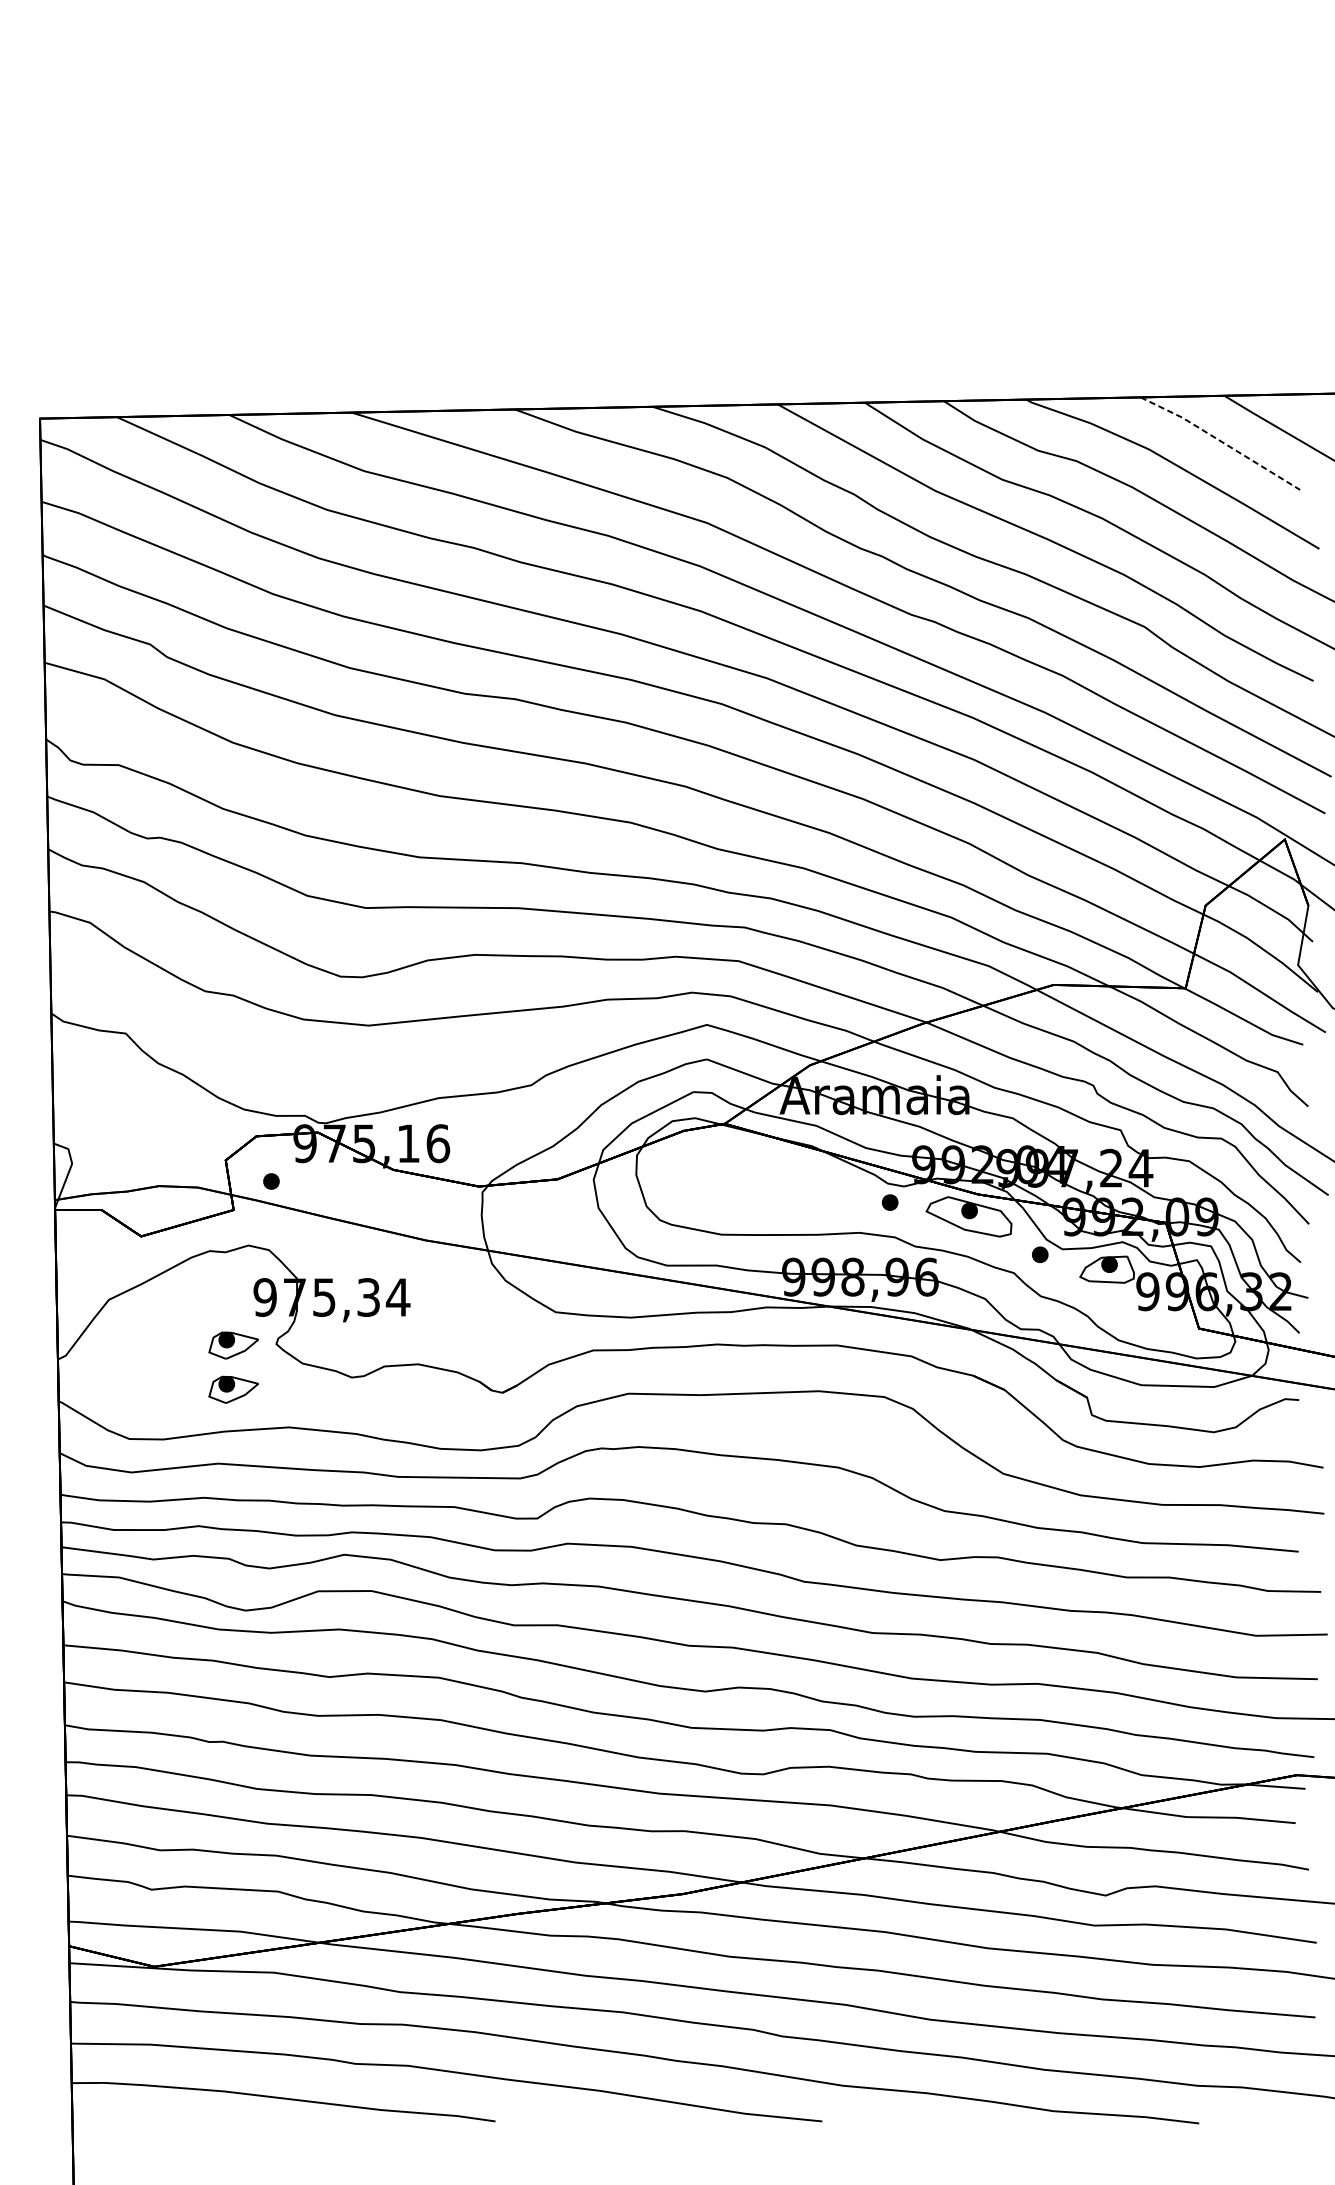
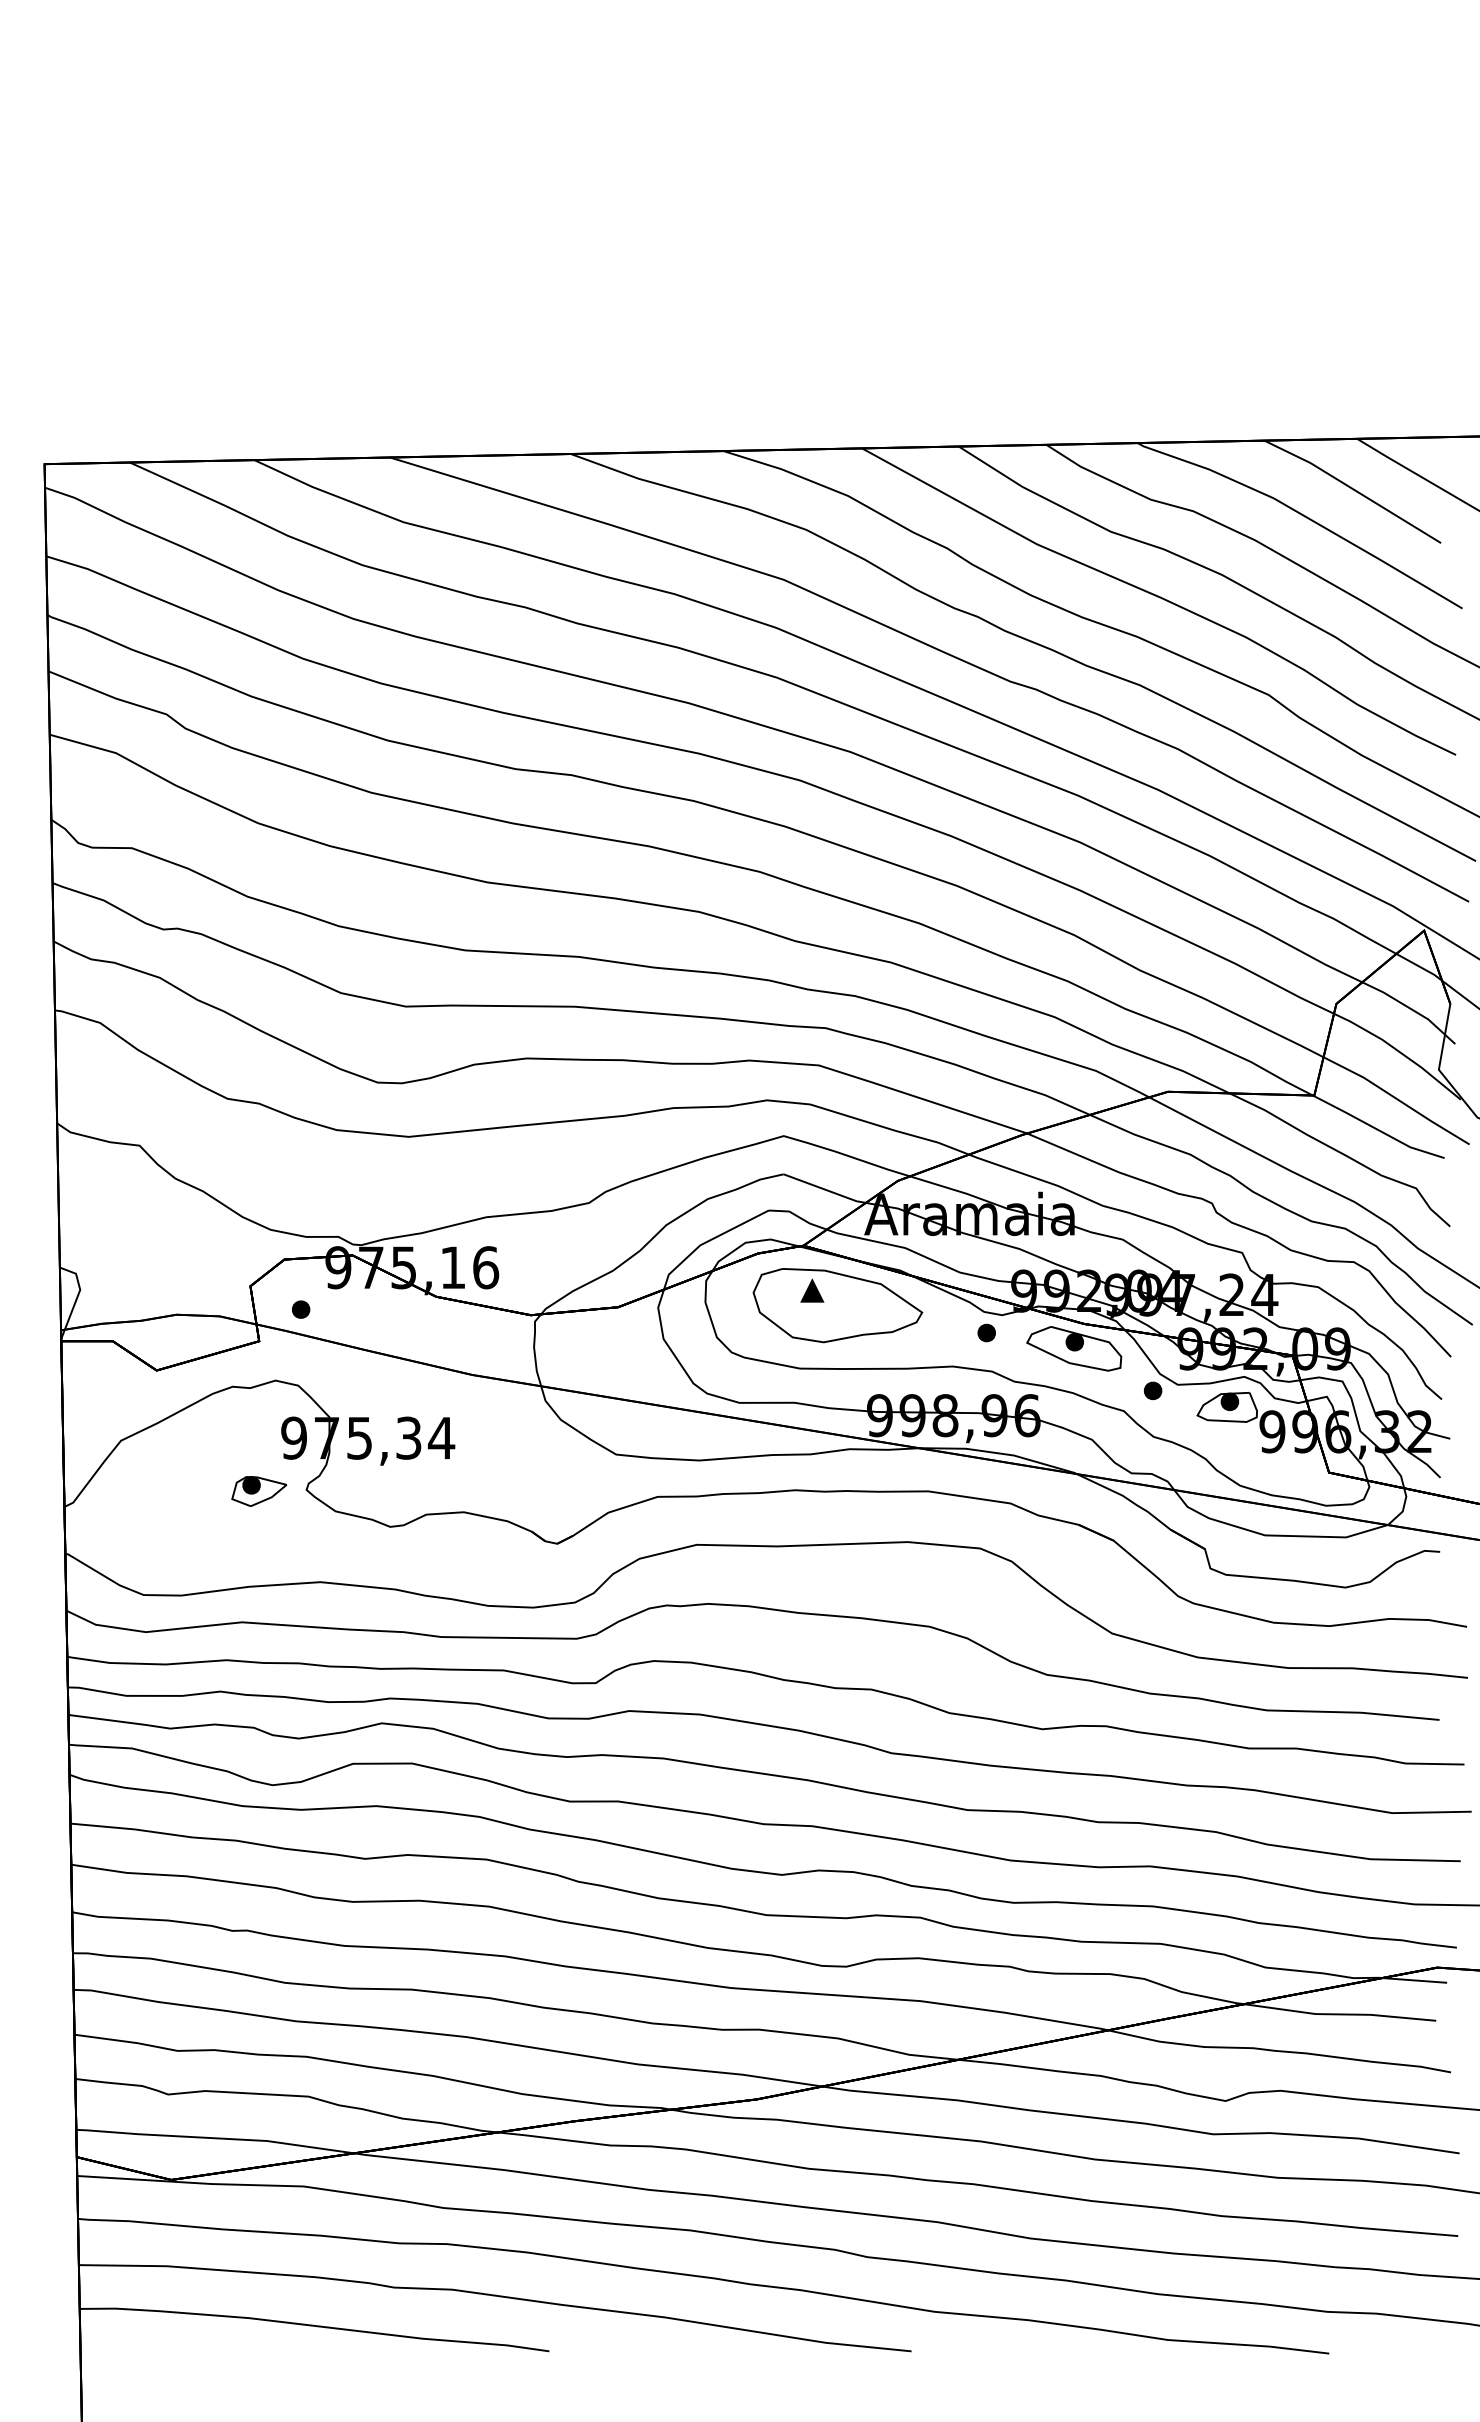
line: (1221, 441) -> (1353, 489), dashed -> solid
part: (755, 1177) -> (837, 1305), added
part: (233, 1389) -> (259, 1540), removed

